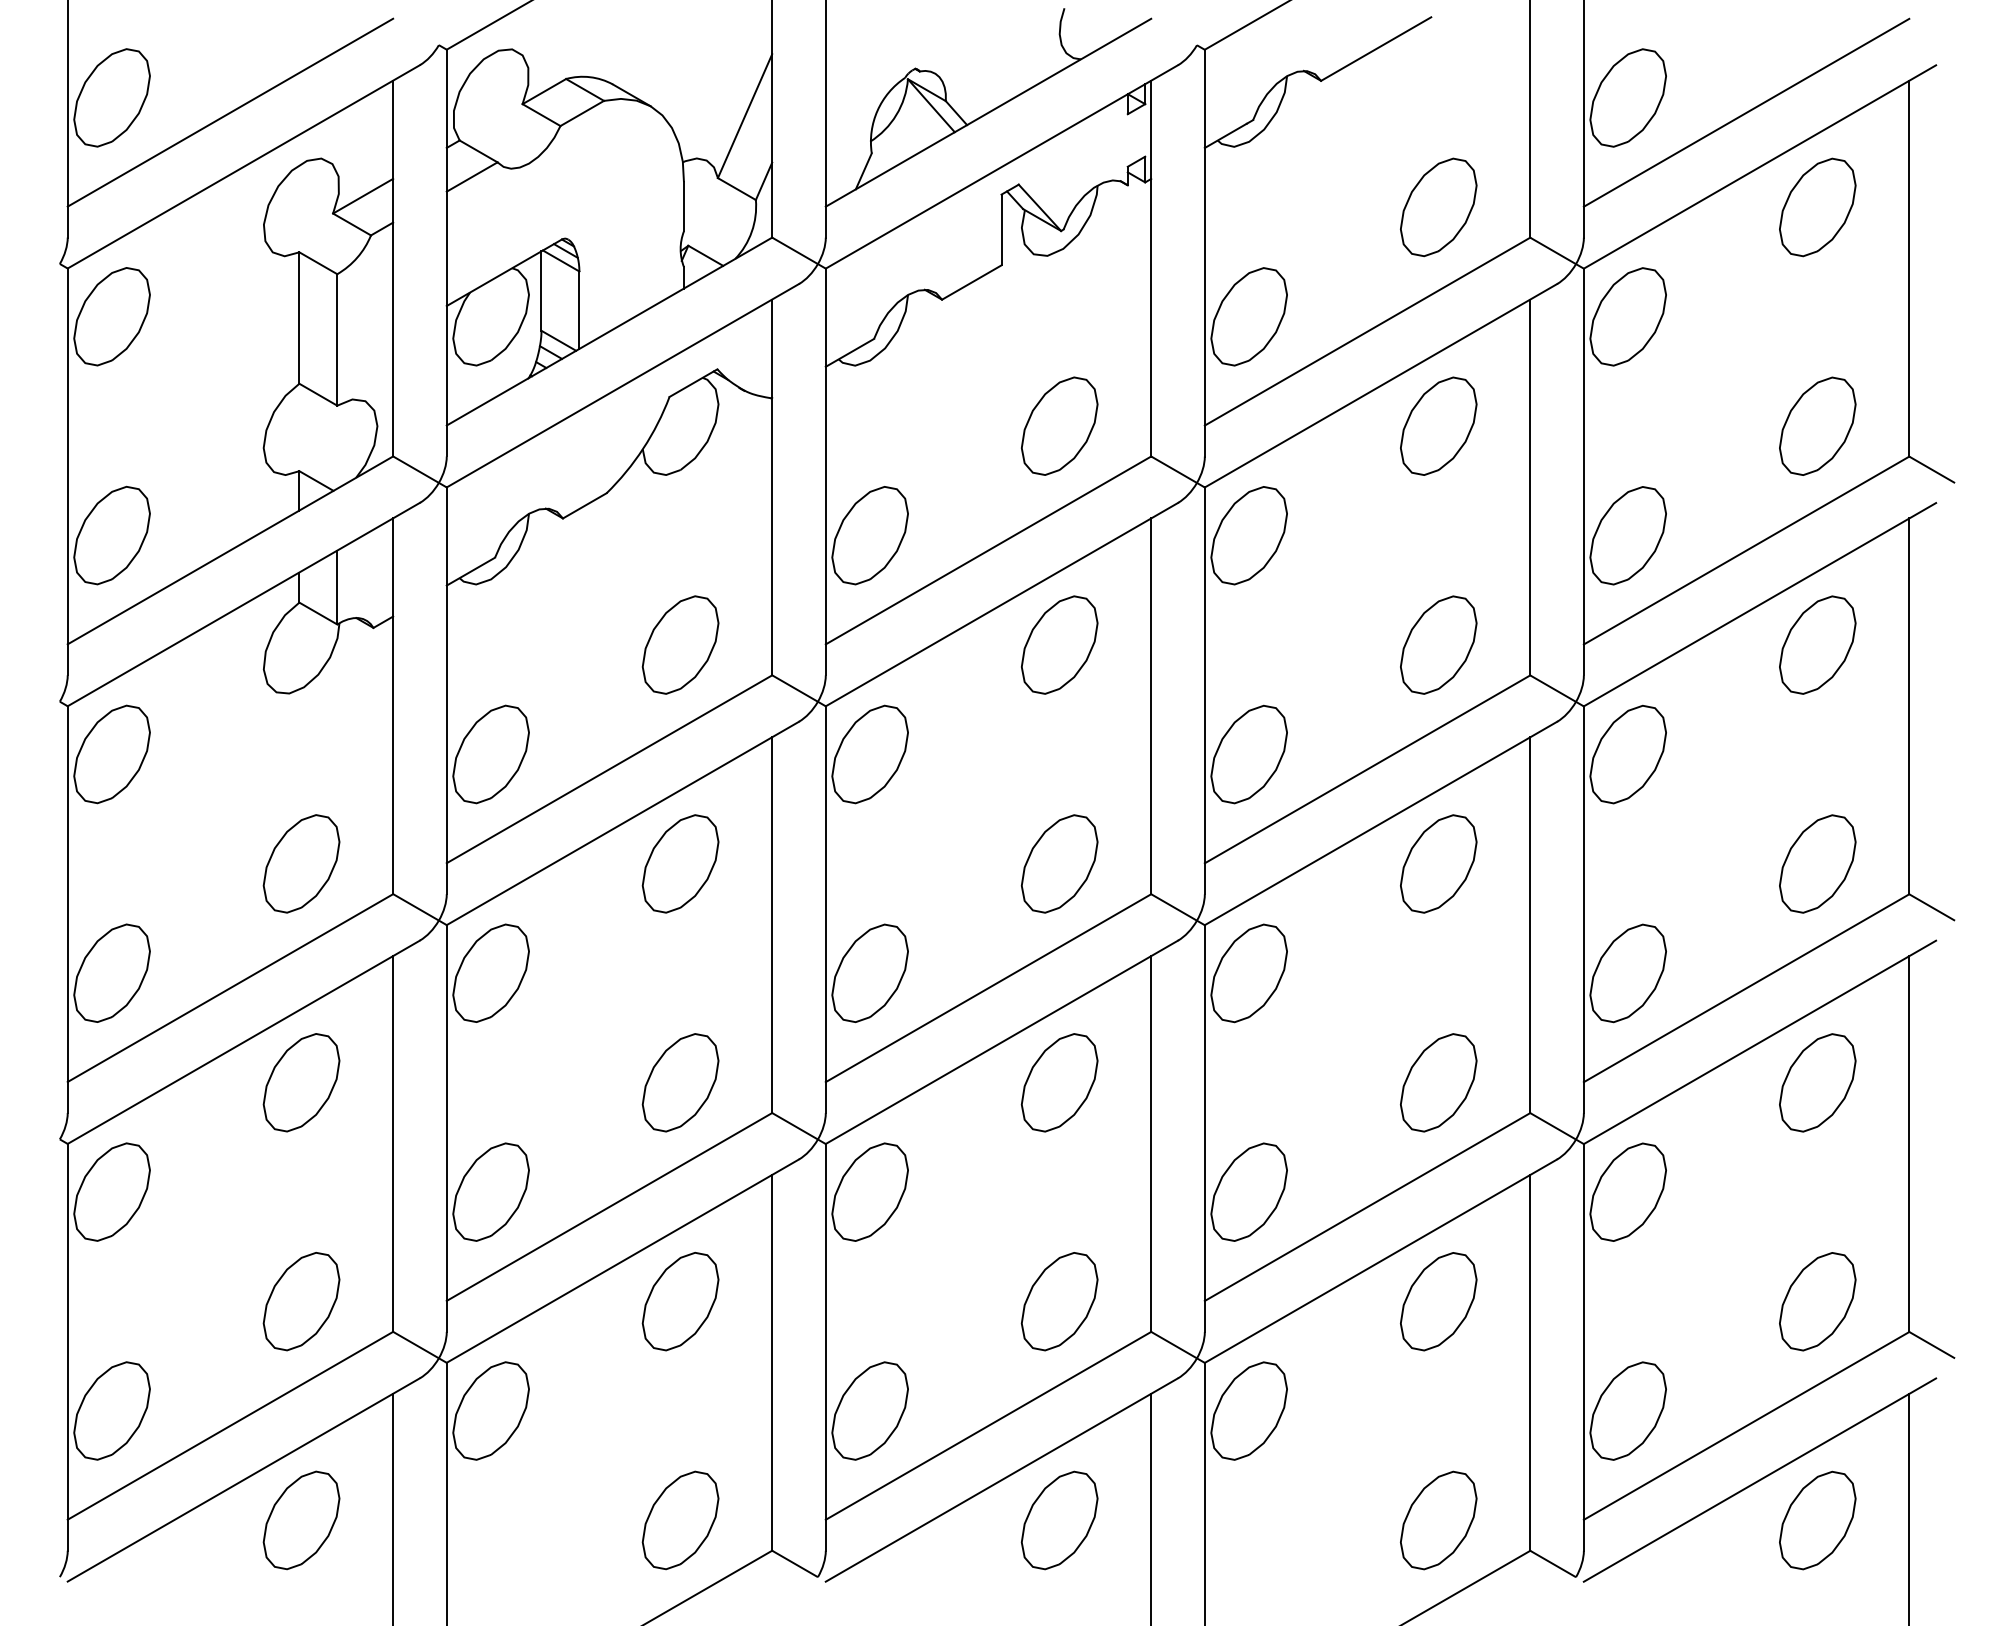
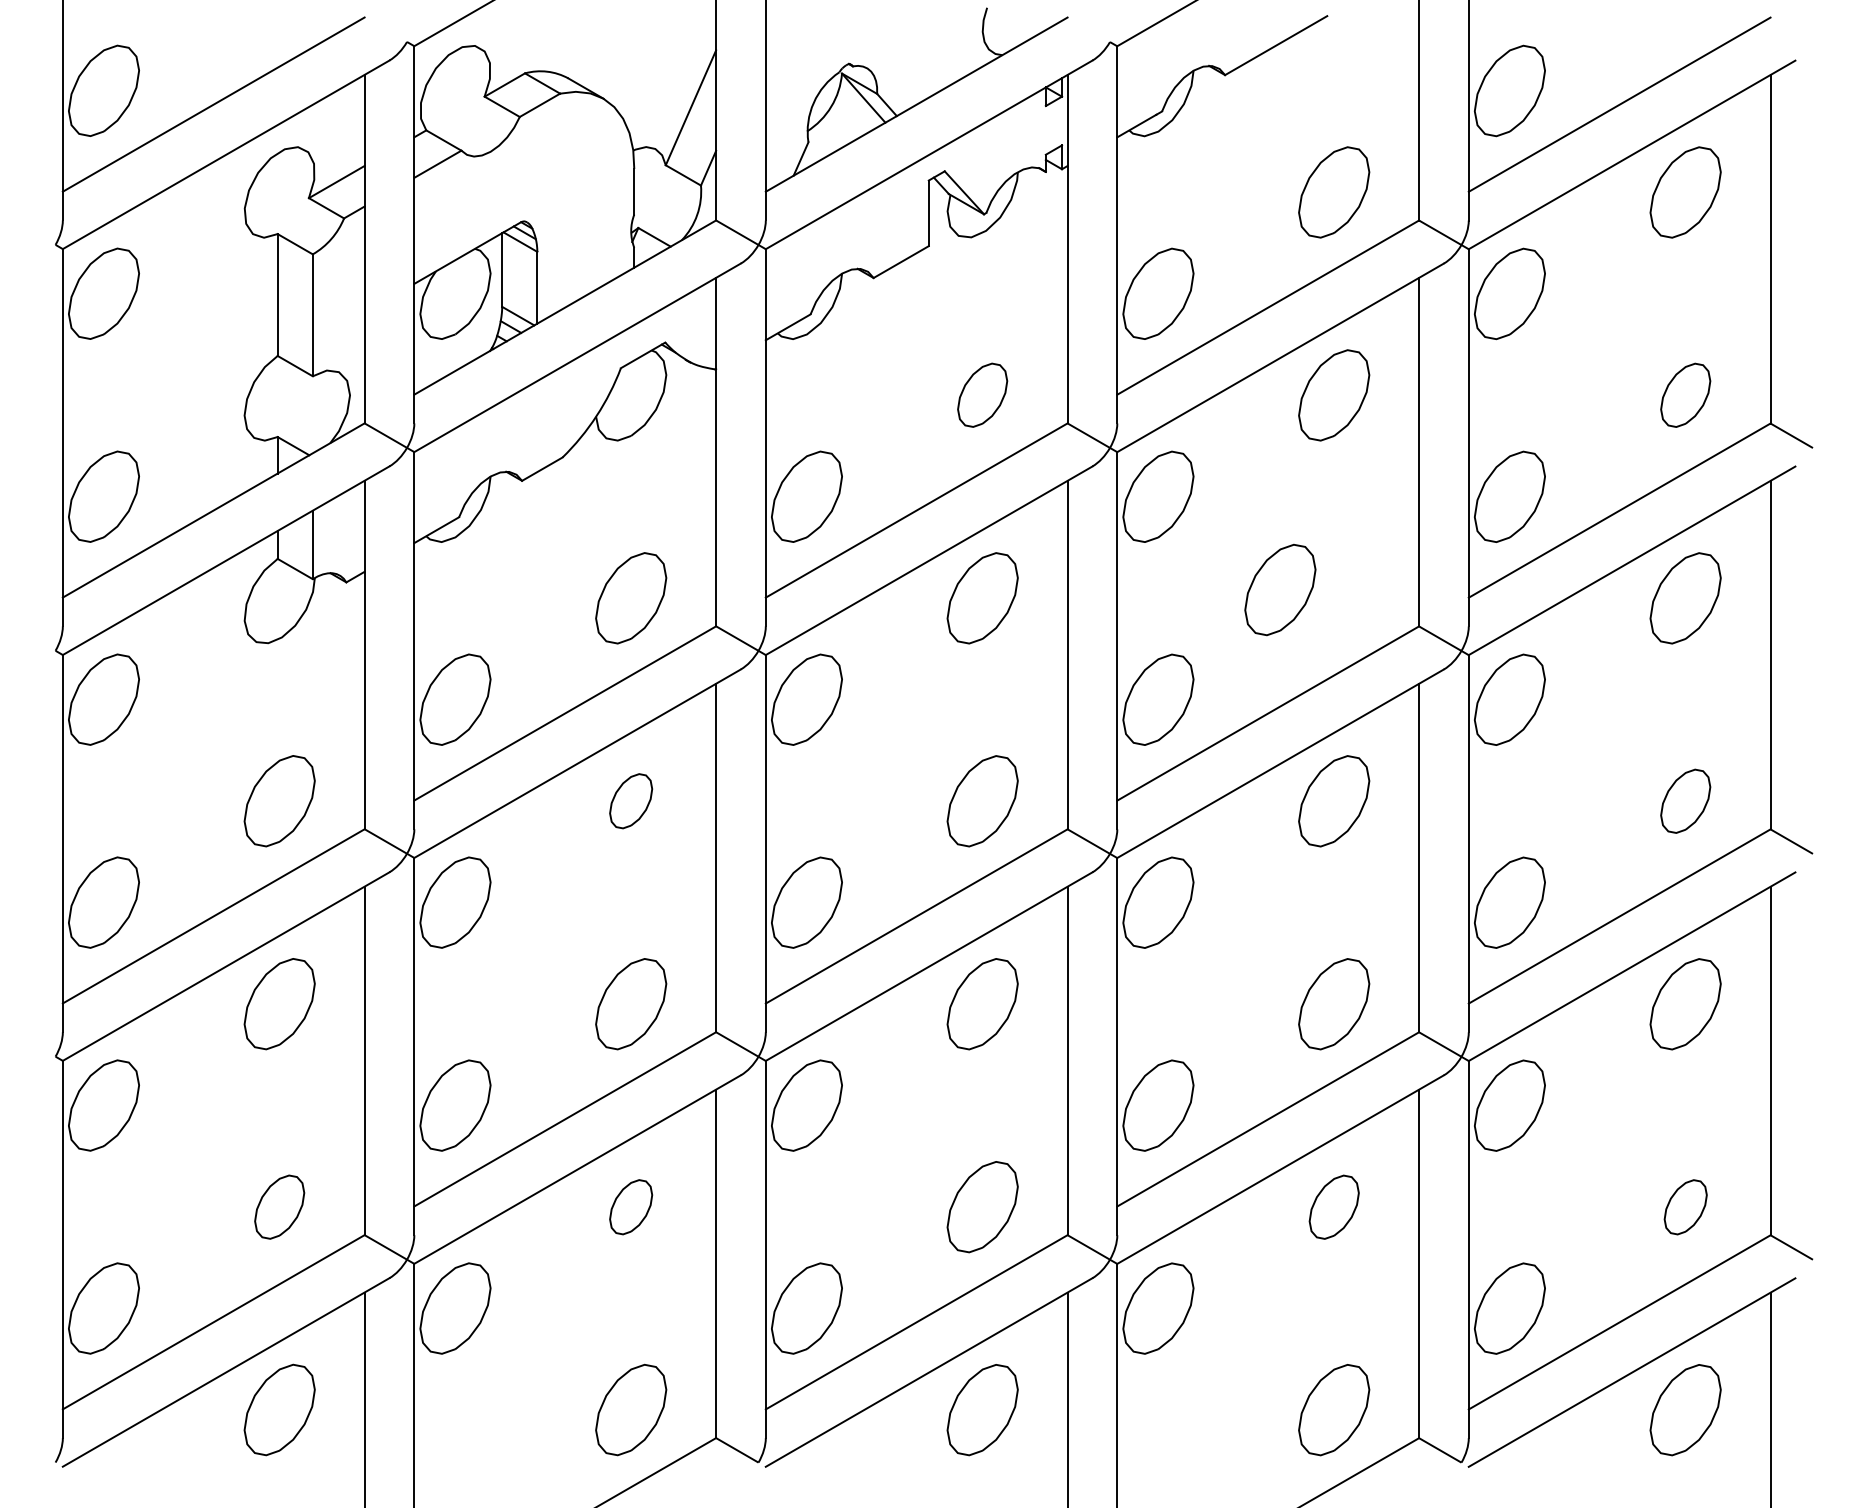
part: (1059, 425) -> (982, 394), size x0.7
part: (1817, 425) -> (1685, 394), size x0.7
part: (1438, 644) -> (1280, 589), moved
part: (680, 863) -> (631, 800), size x0.6
part: (1817, 863) -> (1685, 800), size x0.7
part: (301, 1301) -> (279, 1206), size x0.7
part: (680, 1301) -> (631, 1206), size x0.6
part: (1438, 1301) -> (1333, 1206), size x0.7
part: (1817, 1301) -> (1685, 1206), size x0.6

